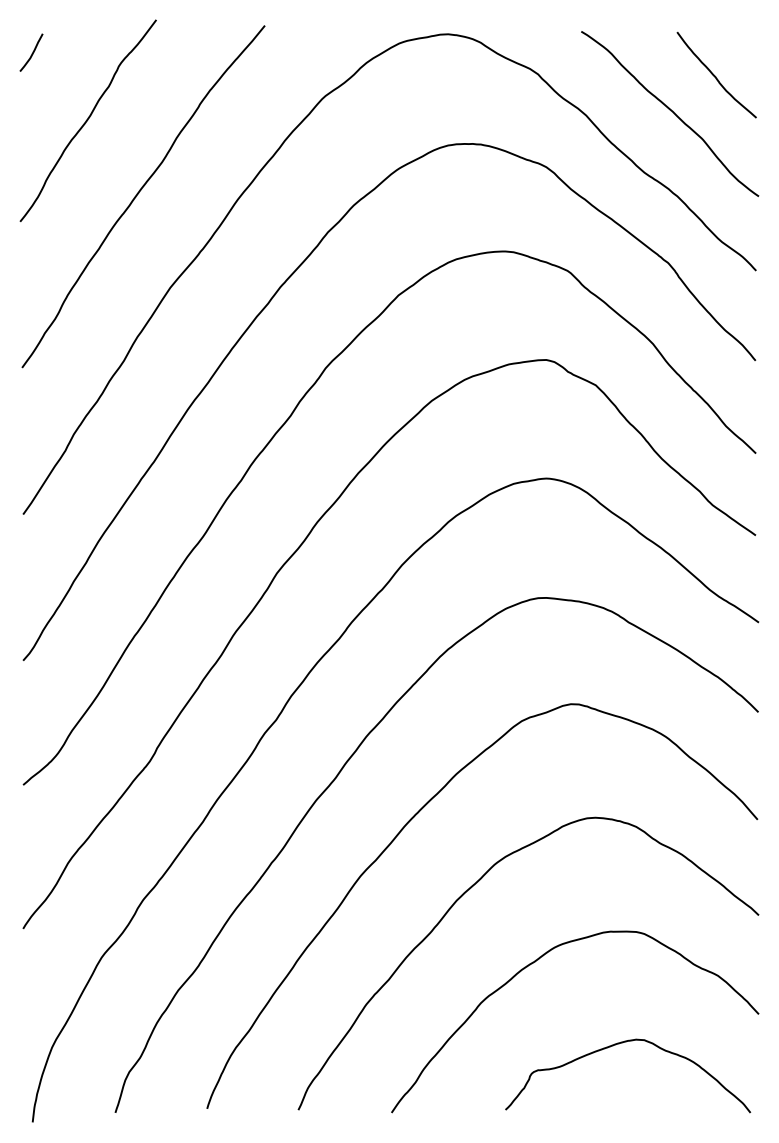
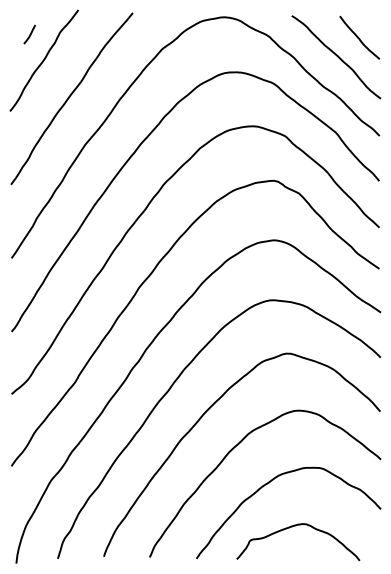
line: (30, 52) -> (29, 34), moved
curve: (624, 1044) -> (296, 526), moved

